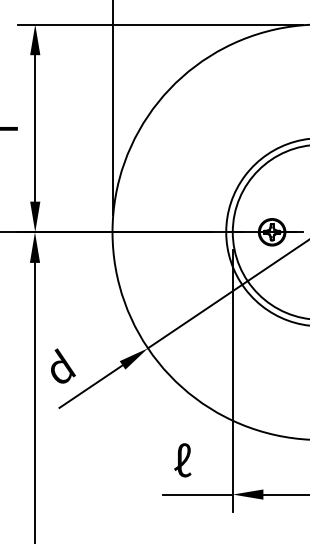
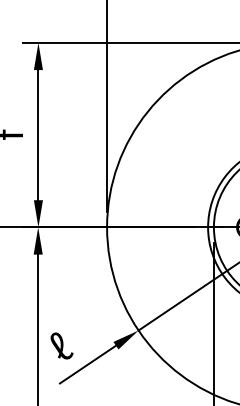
text: (62, 365) -> (62, 345), d -> ℓ

